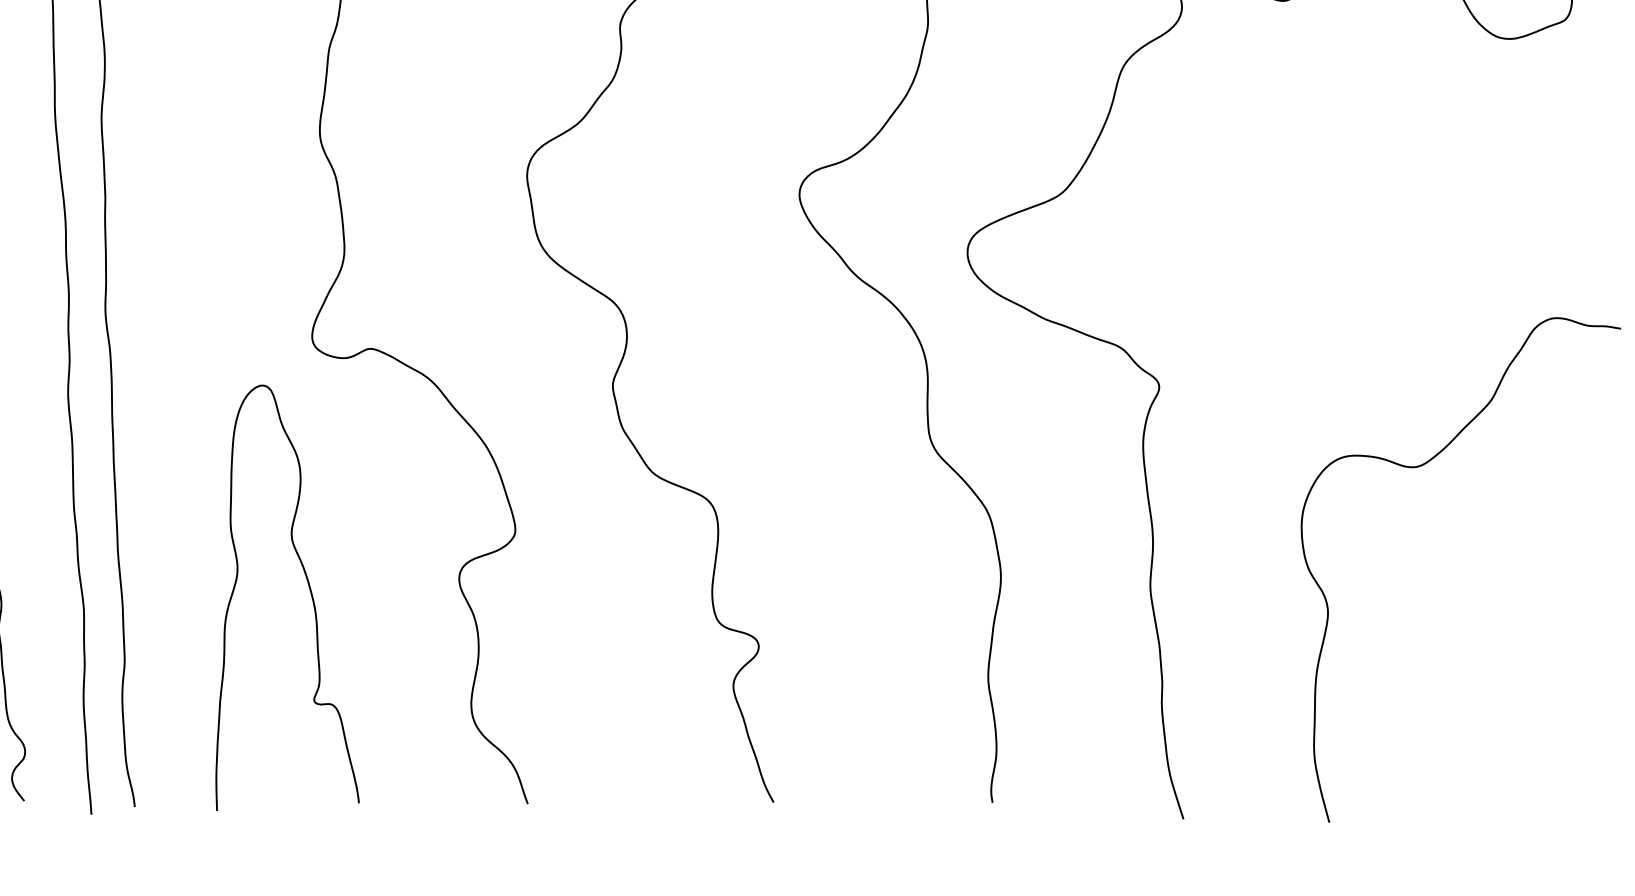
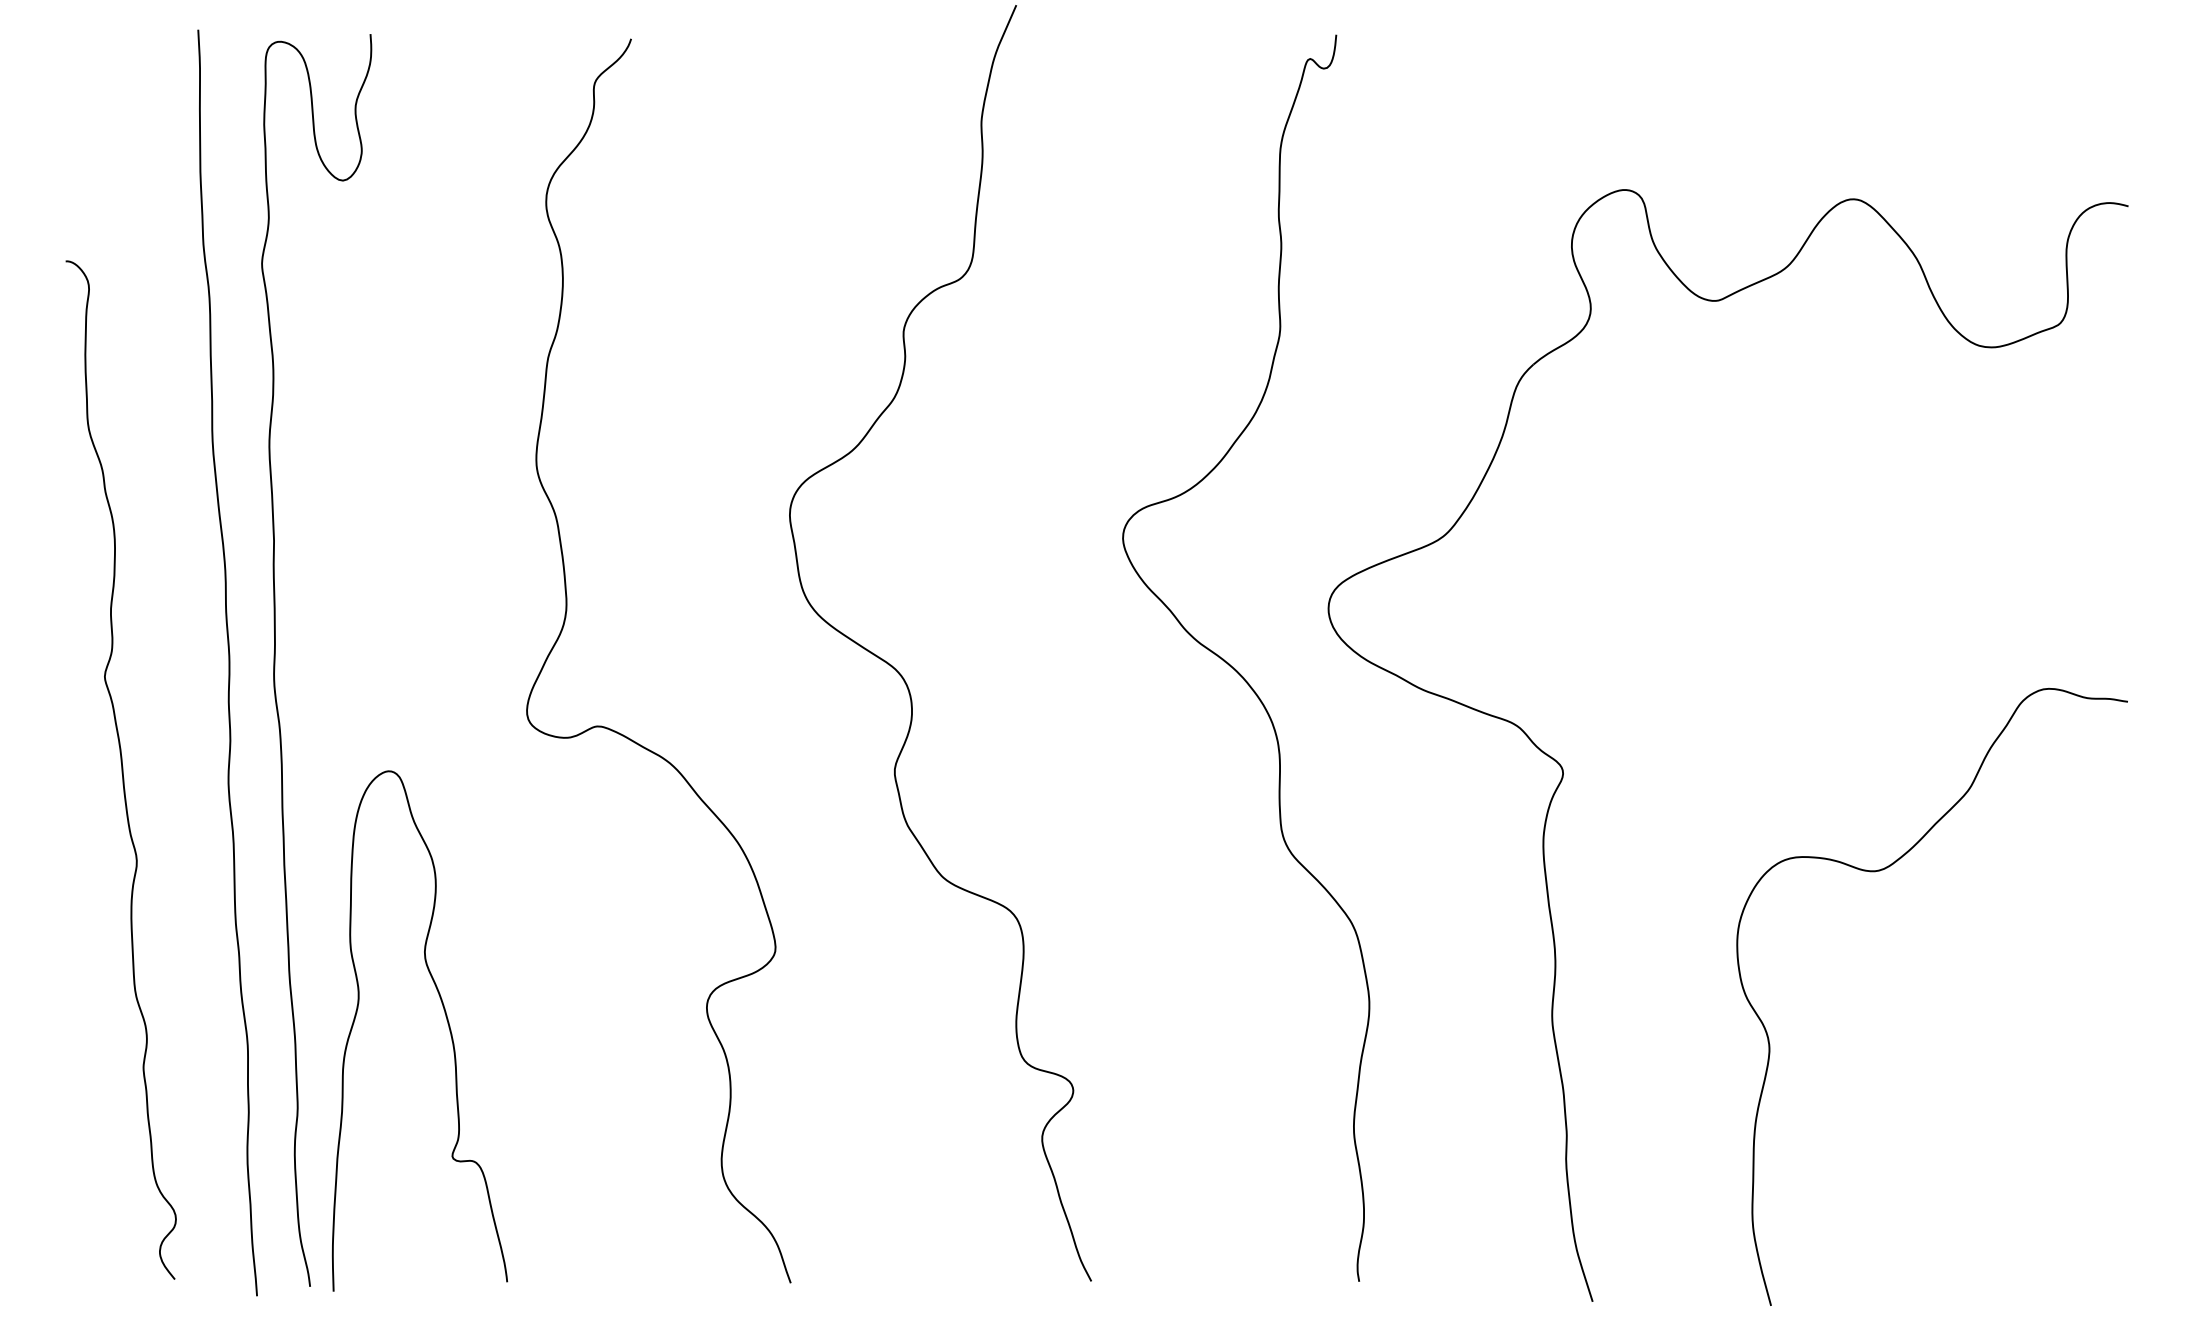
curve: (309, 589) -> (446, 1020), moved

